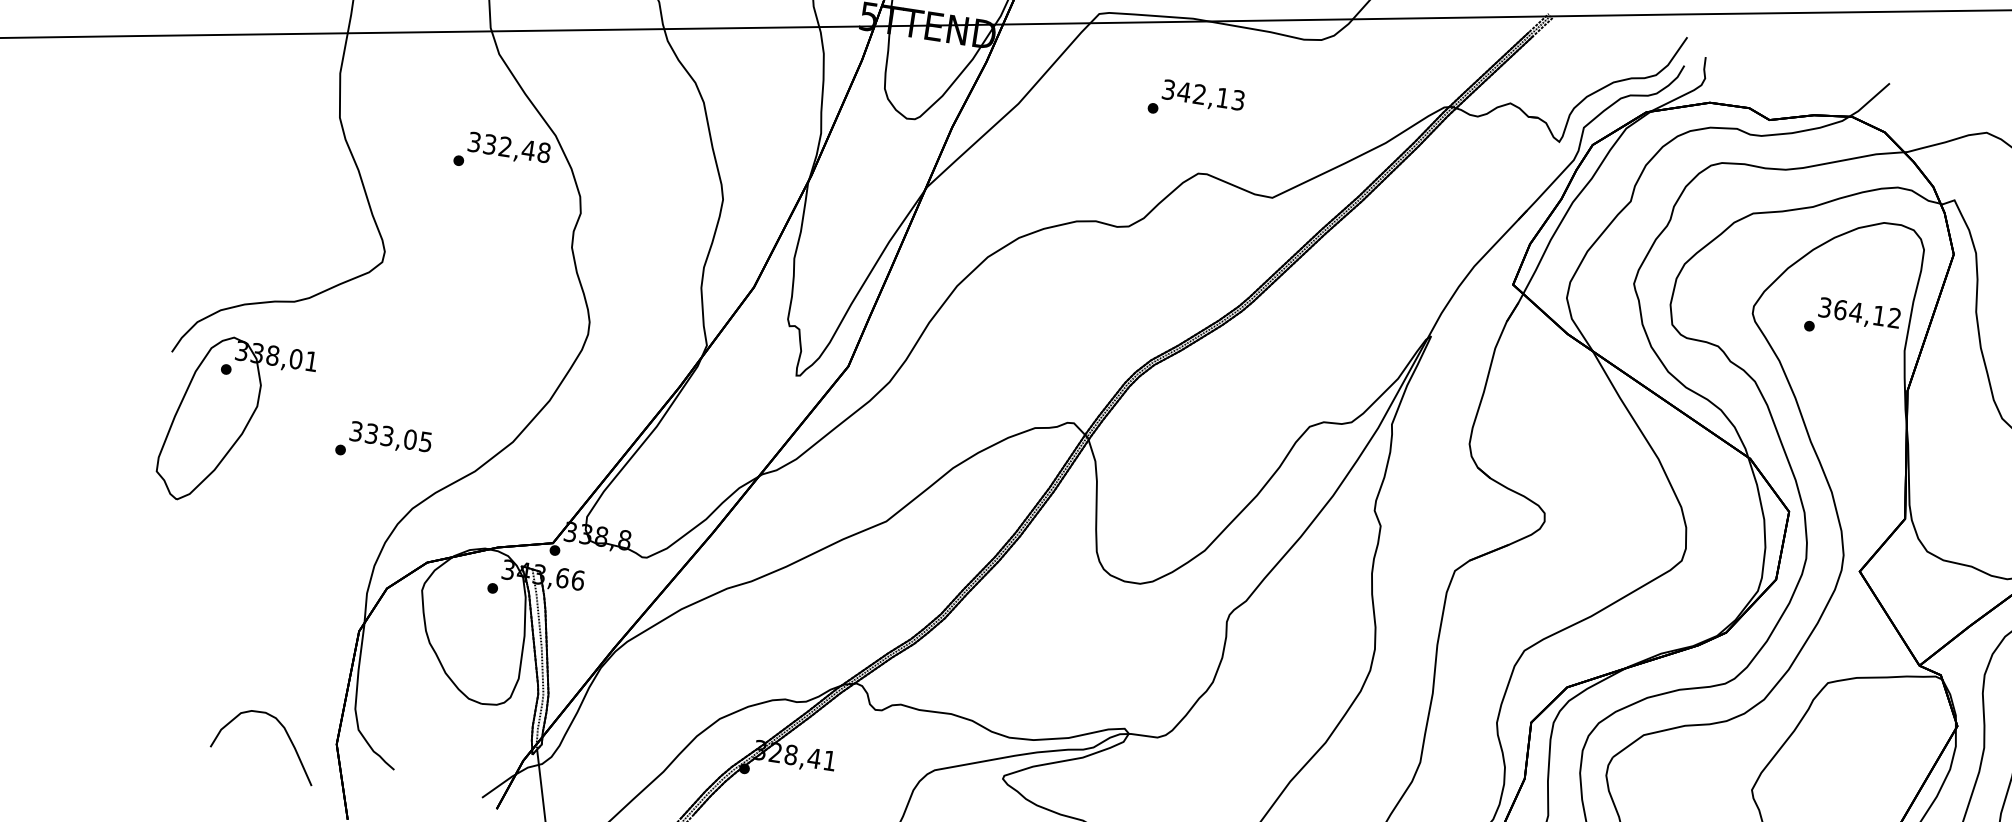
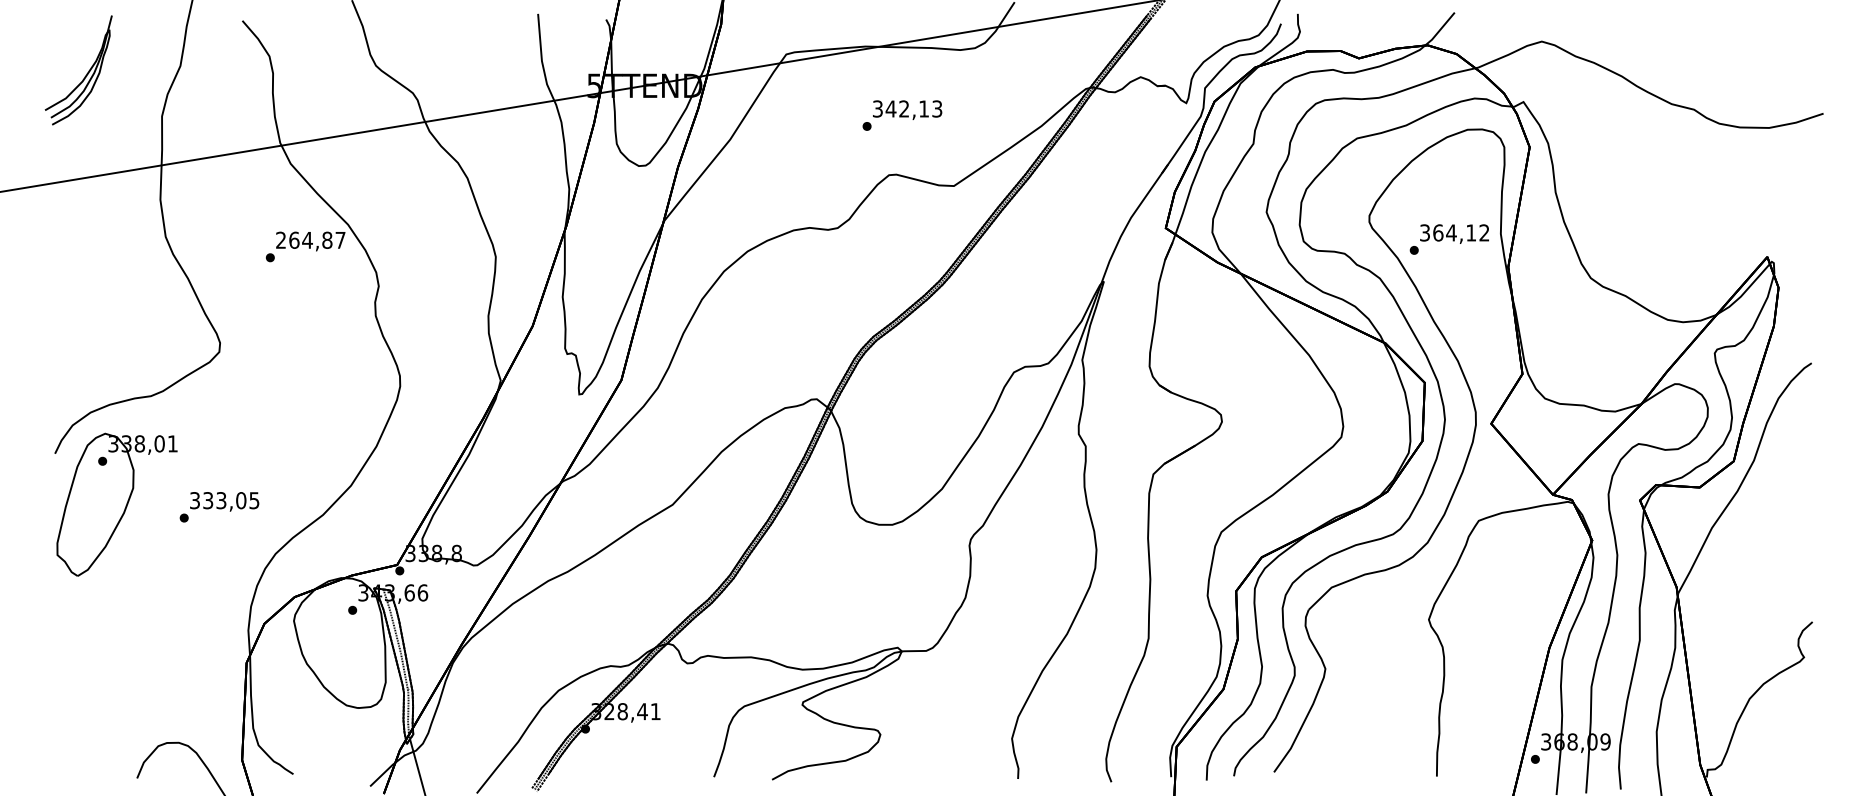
text: (1196, 101) -> (902, 115), moved
text: (509, 146) -> (310, 239), 332,48 -> 264,87
text: (1851, 319) -> (1448, 239), moved
text: (383, 443) -> (219, 507), moved

